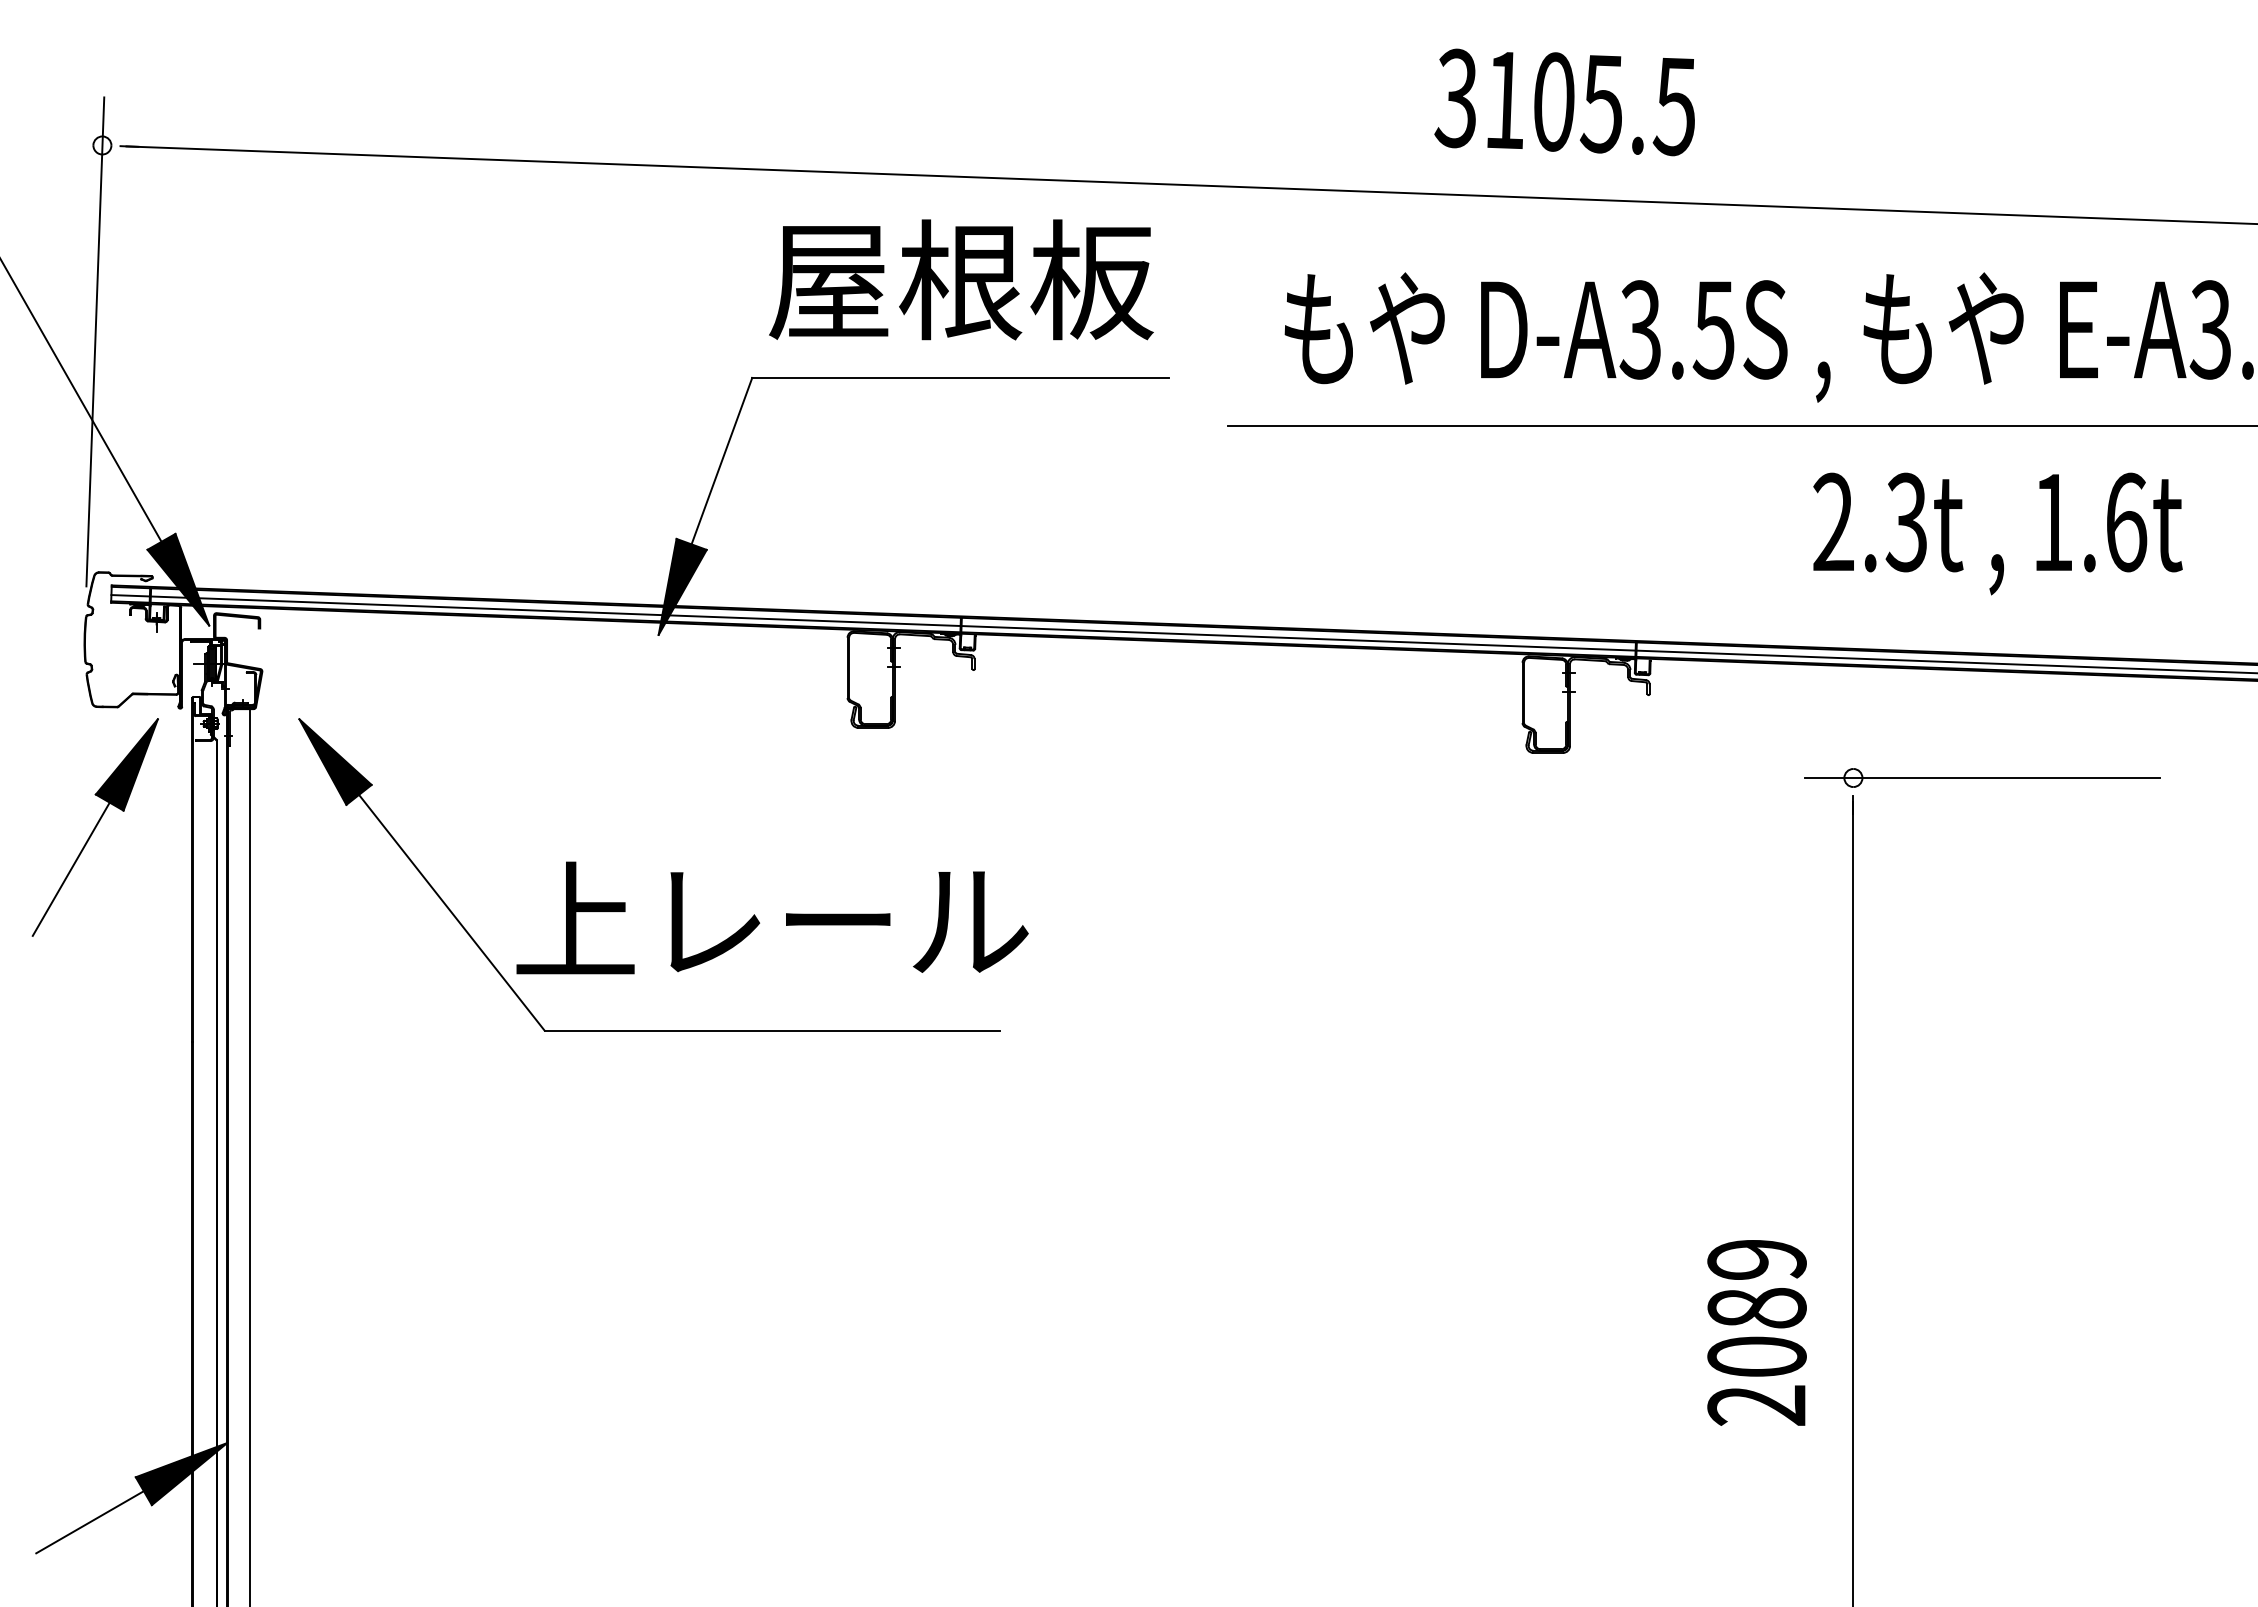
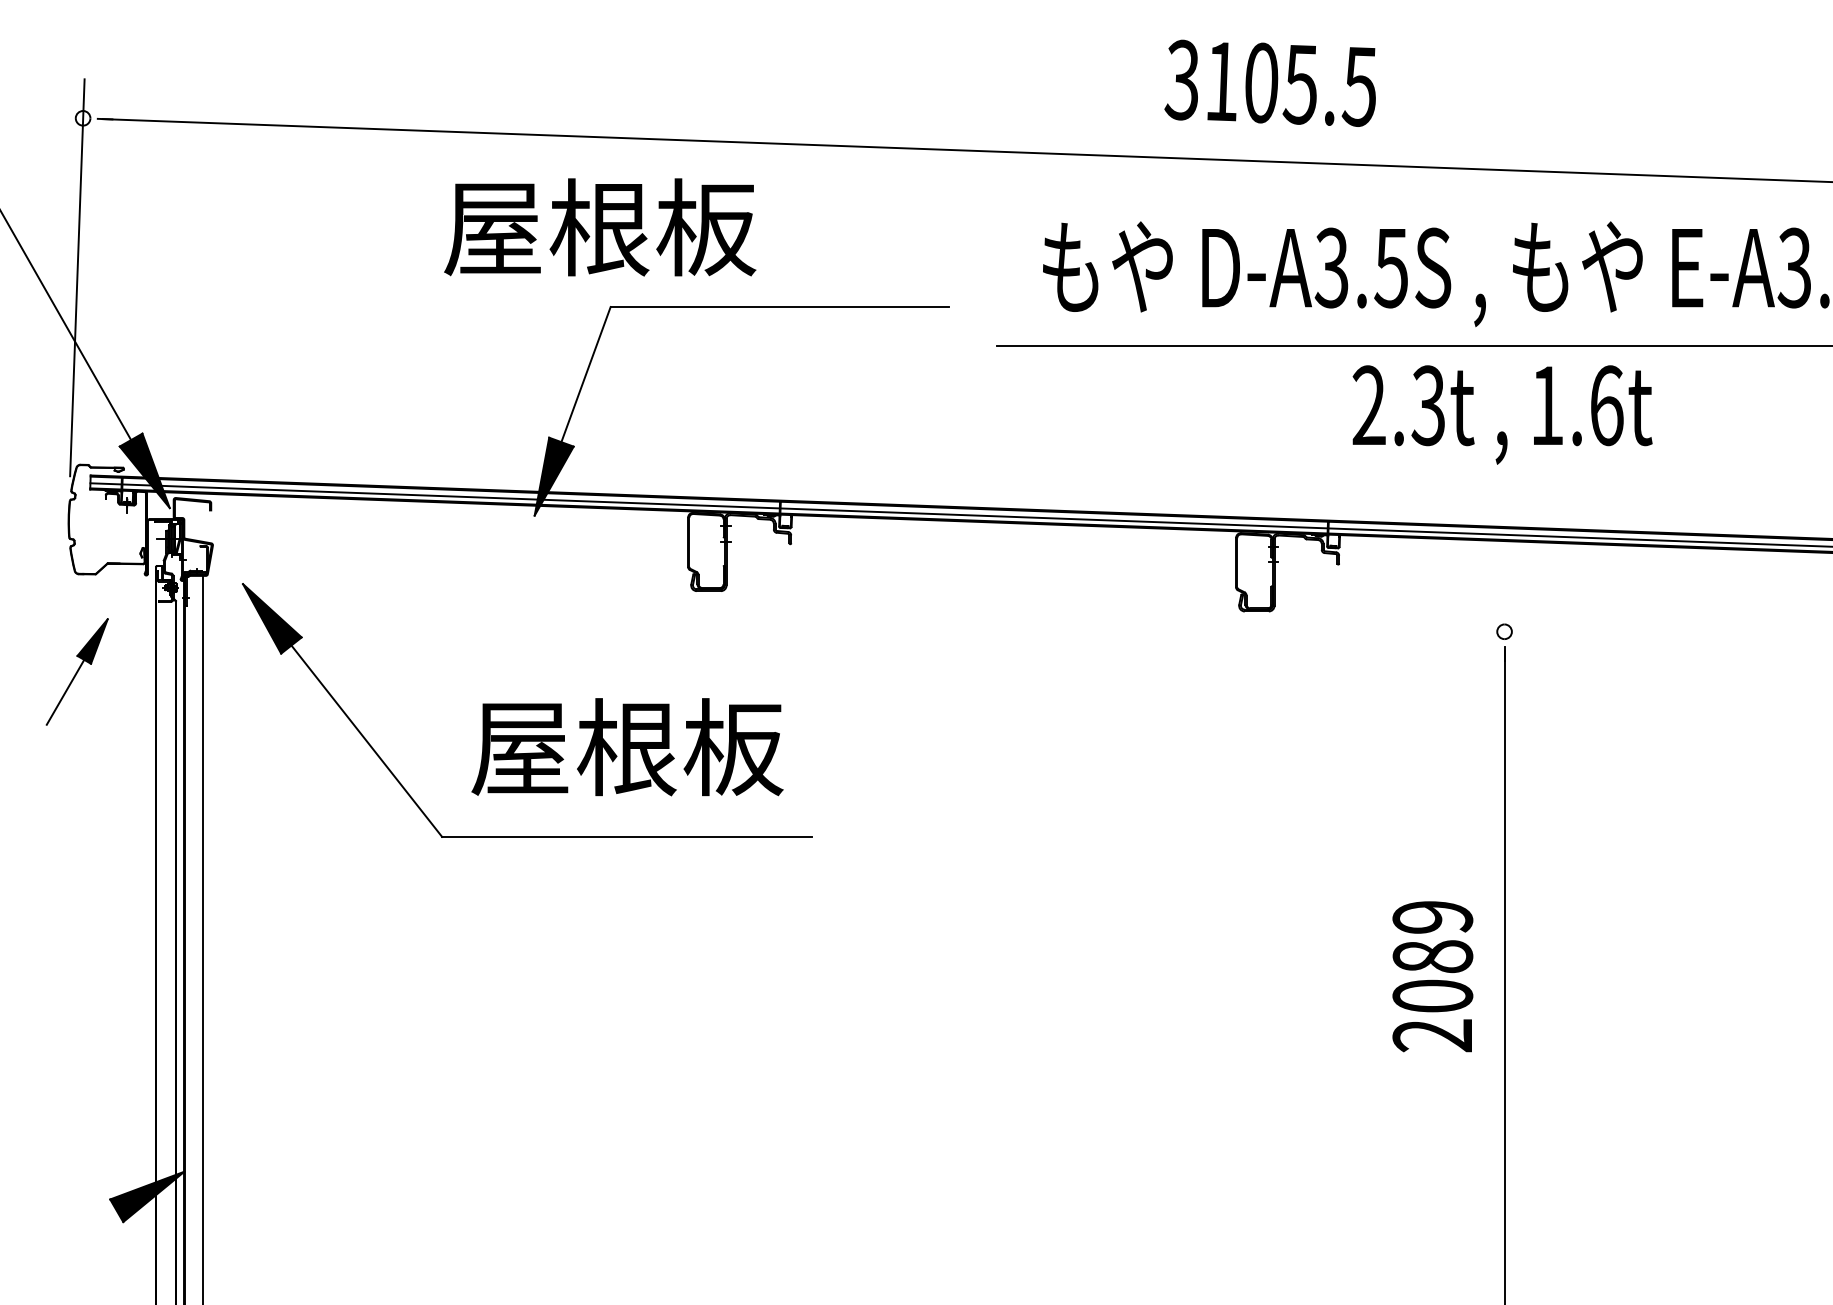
text: (961, 279) -> (600, 227), moved
text: (1997, 533) -> (1502, 414), moved
line: (1982, 778) -> (1609, 632), removed
part: (94, 827) -> (76, 671), size x0.6
text: (772, 919) -> (627, 746), 上レール -> 屋根板
text: (1756, 1332) -> (1432, 976), moved
line: (89, 1522) -> (72, 1236), removed

